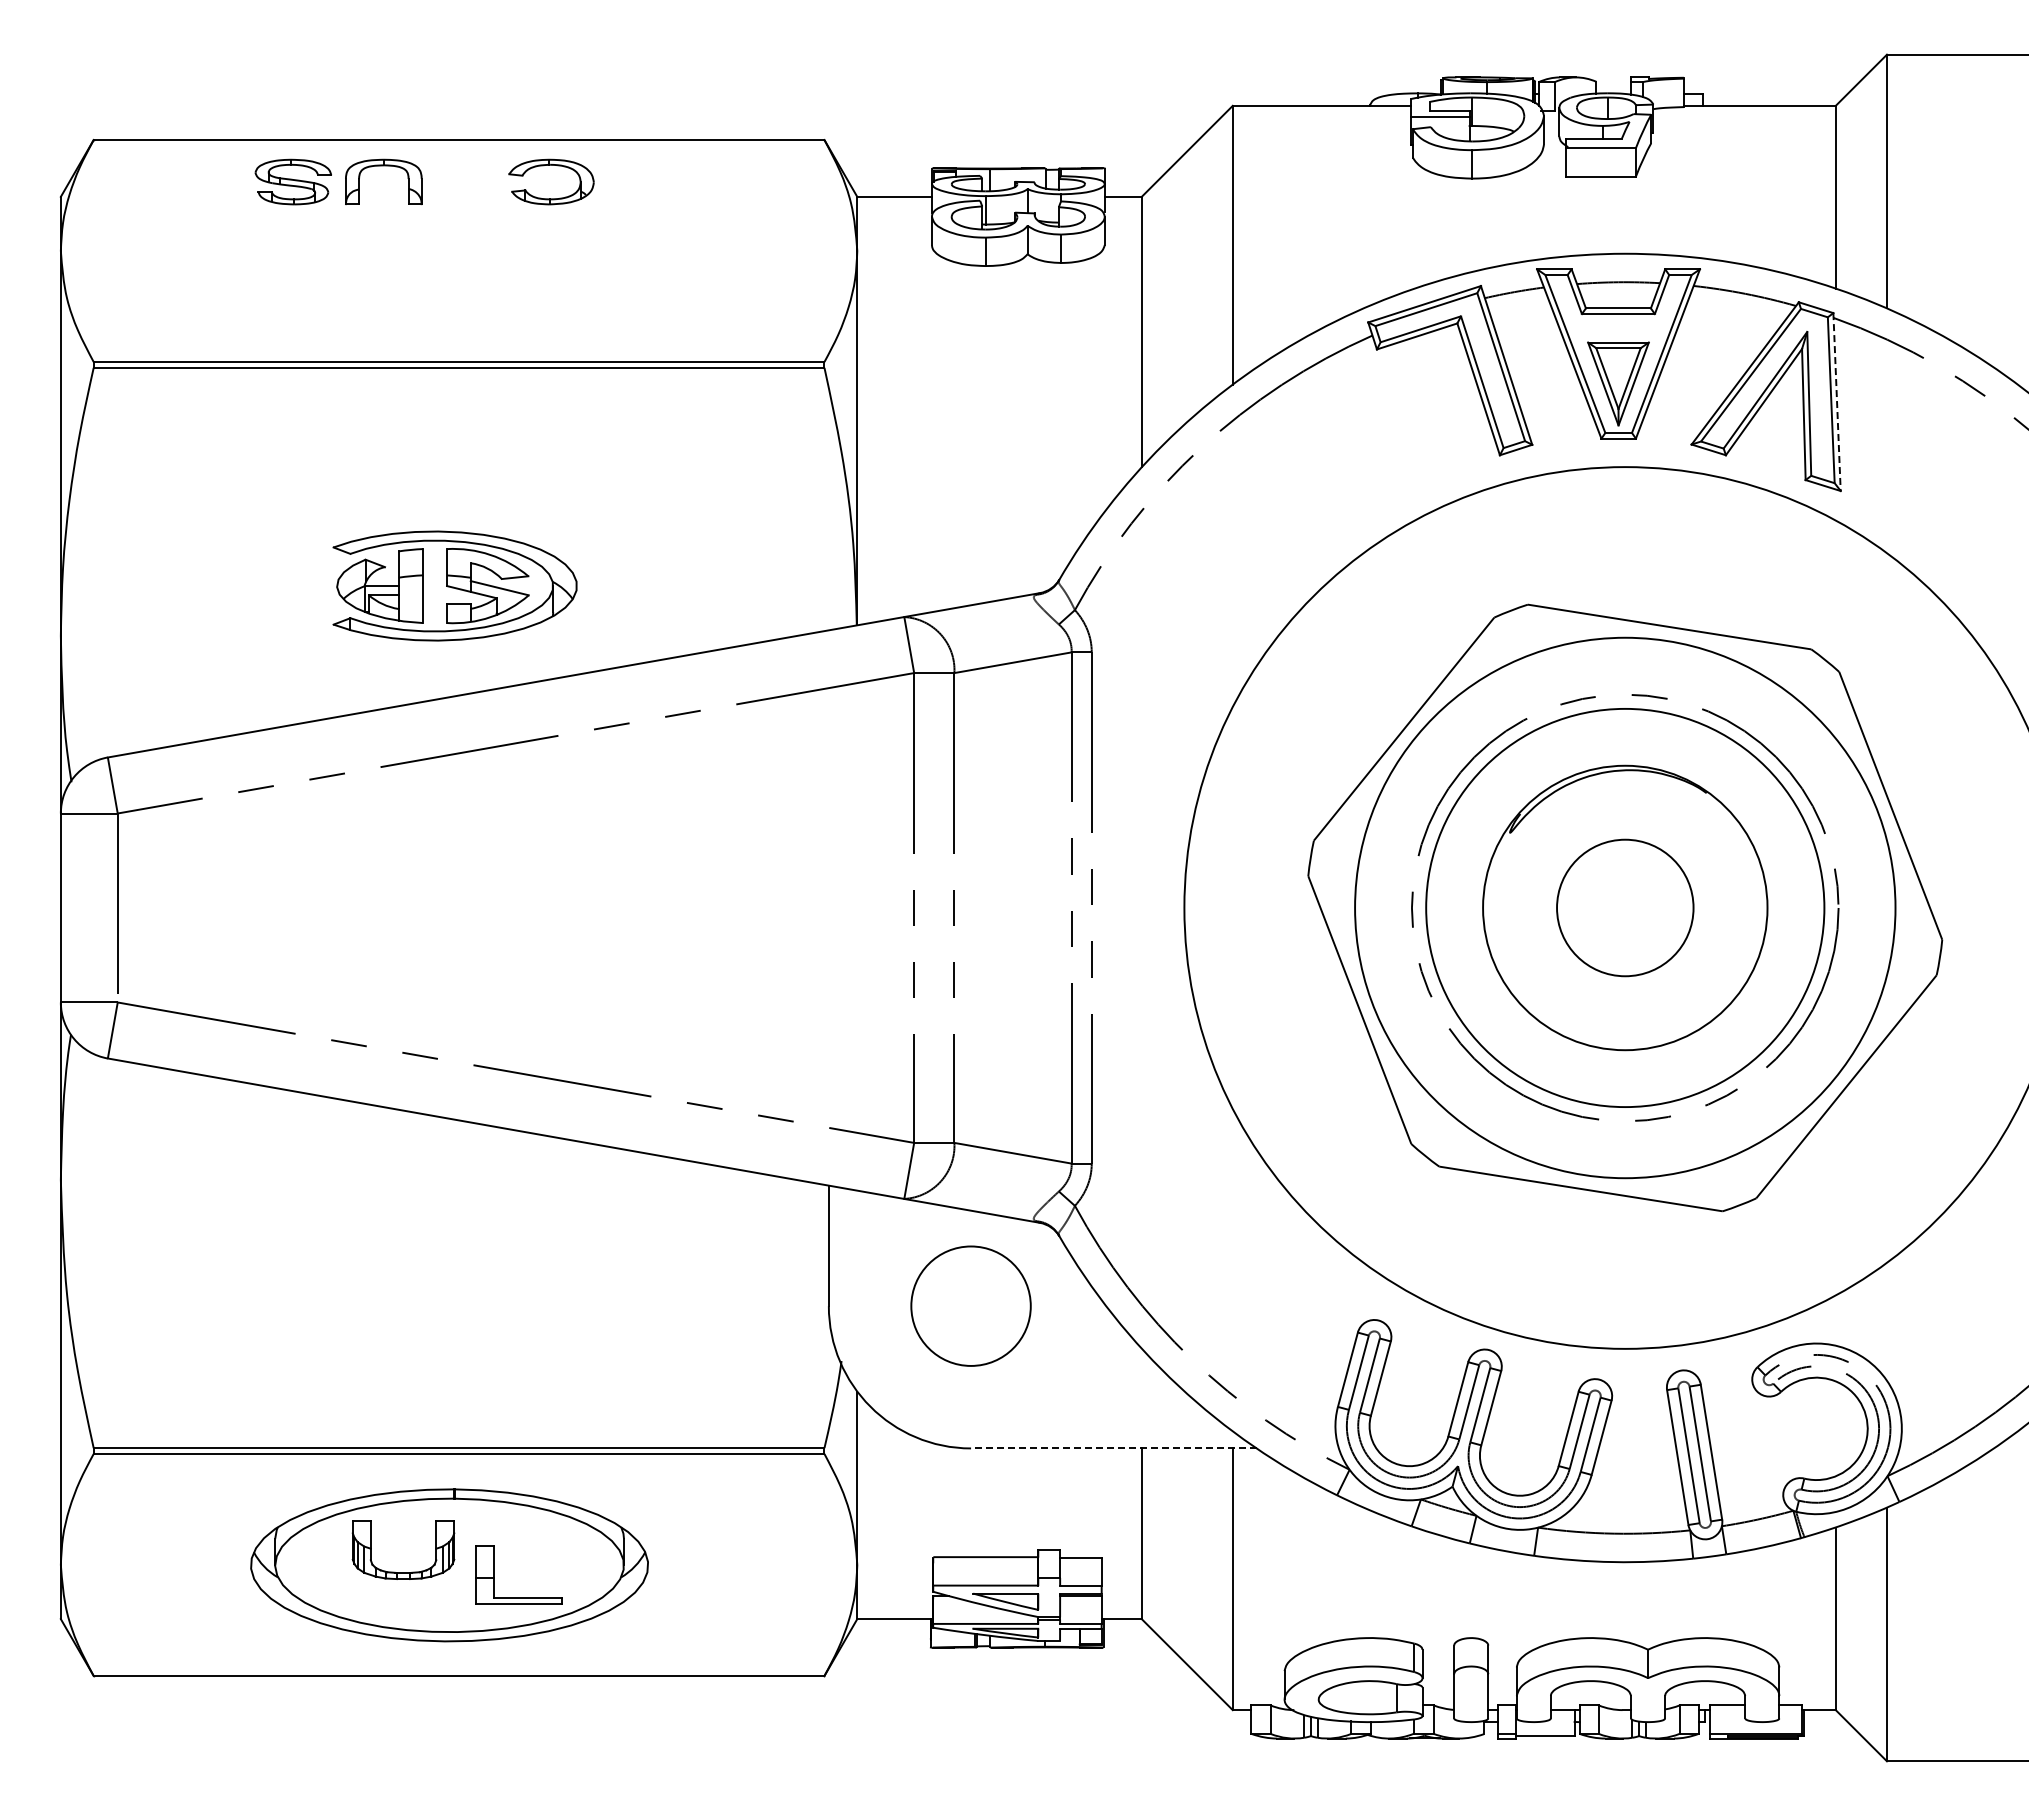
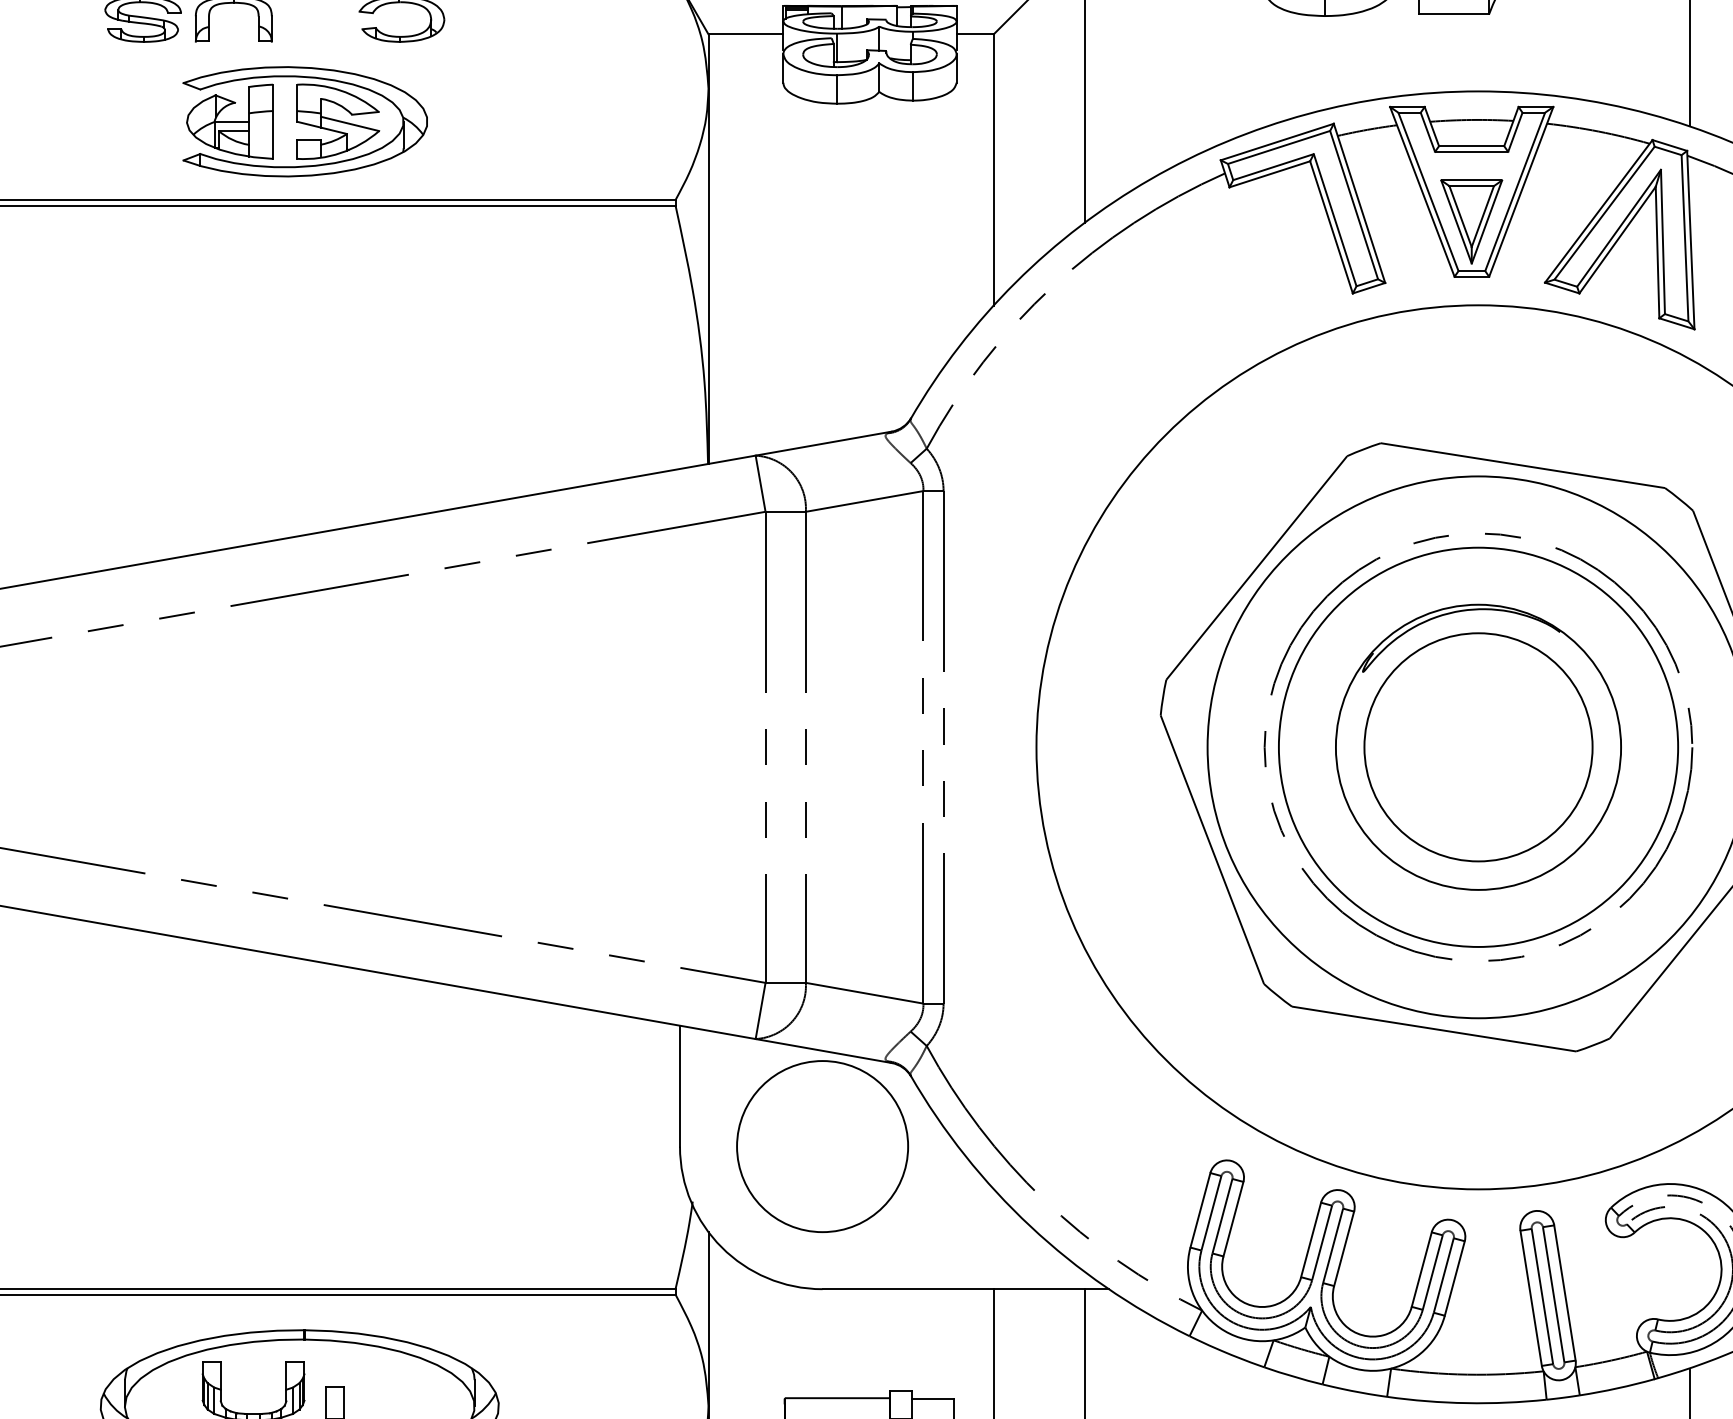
line: (1837, 402) -> (1691, 240), dashed -> solid
part: (454, 585) -> (304, 121), moved
circle: (1625, 907) -> (1478, 746), size x1.67
circle: (970, 1305) -> (822, 1145), size x1.43
line: (1113, 1448) -> (965, 1289), dashed -> solid

